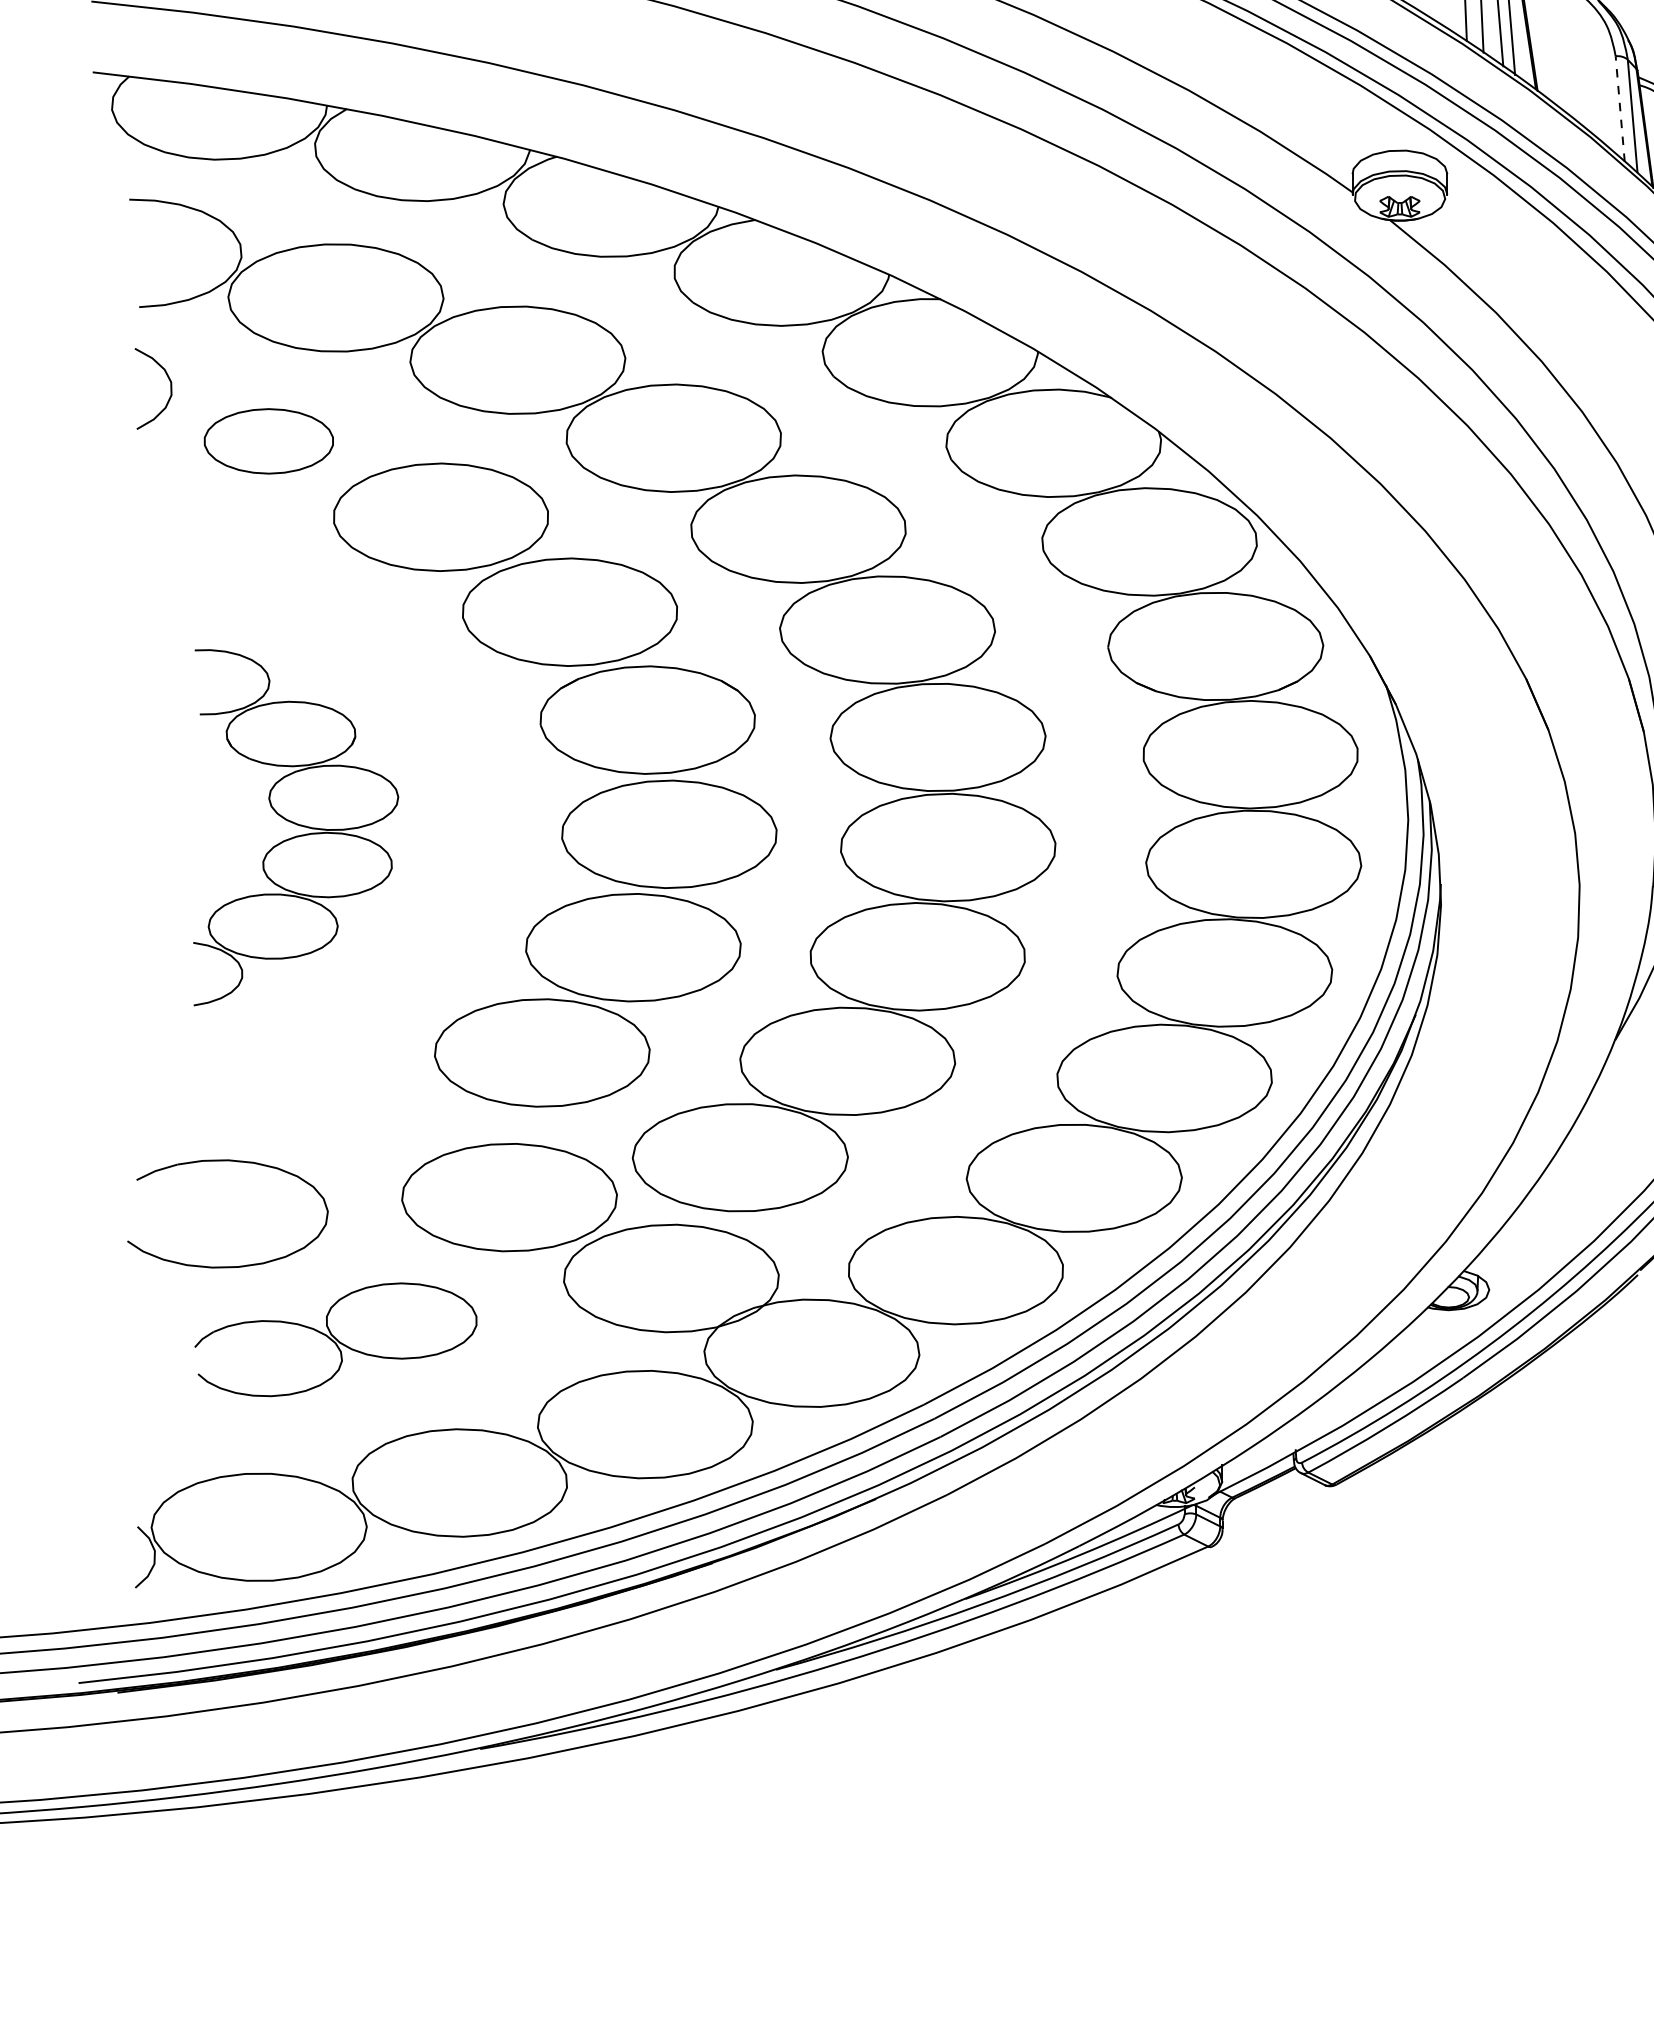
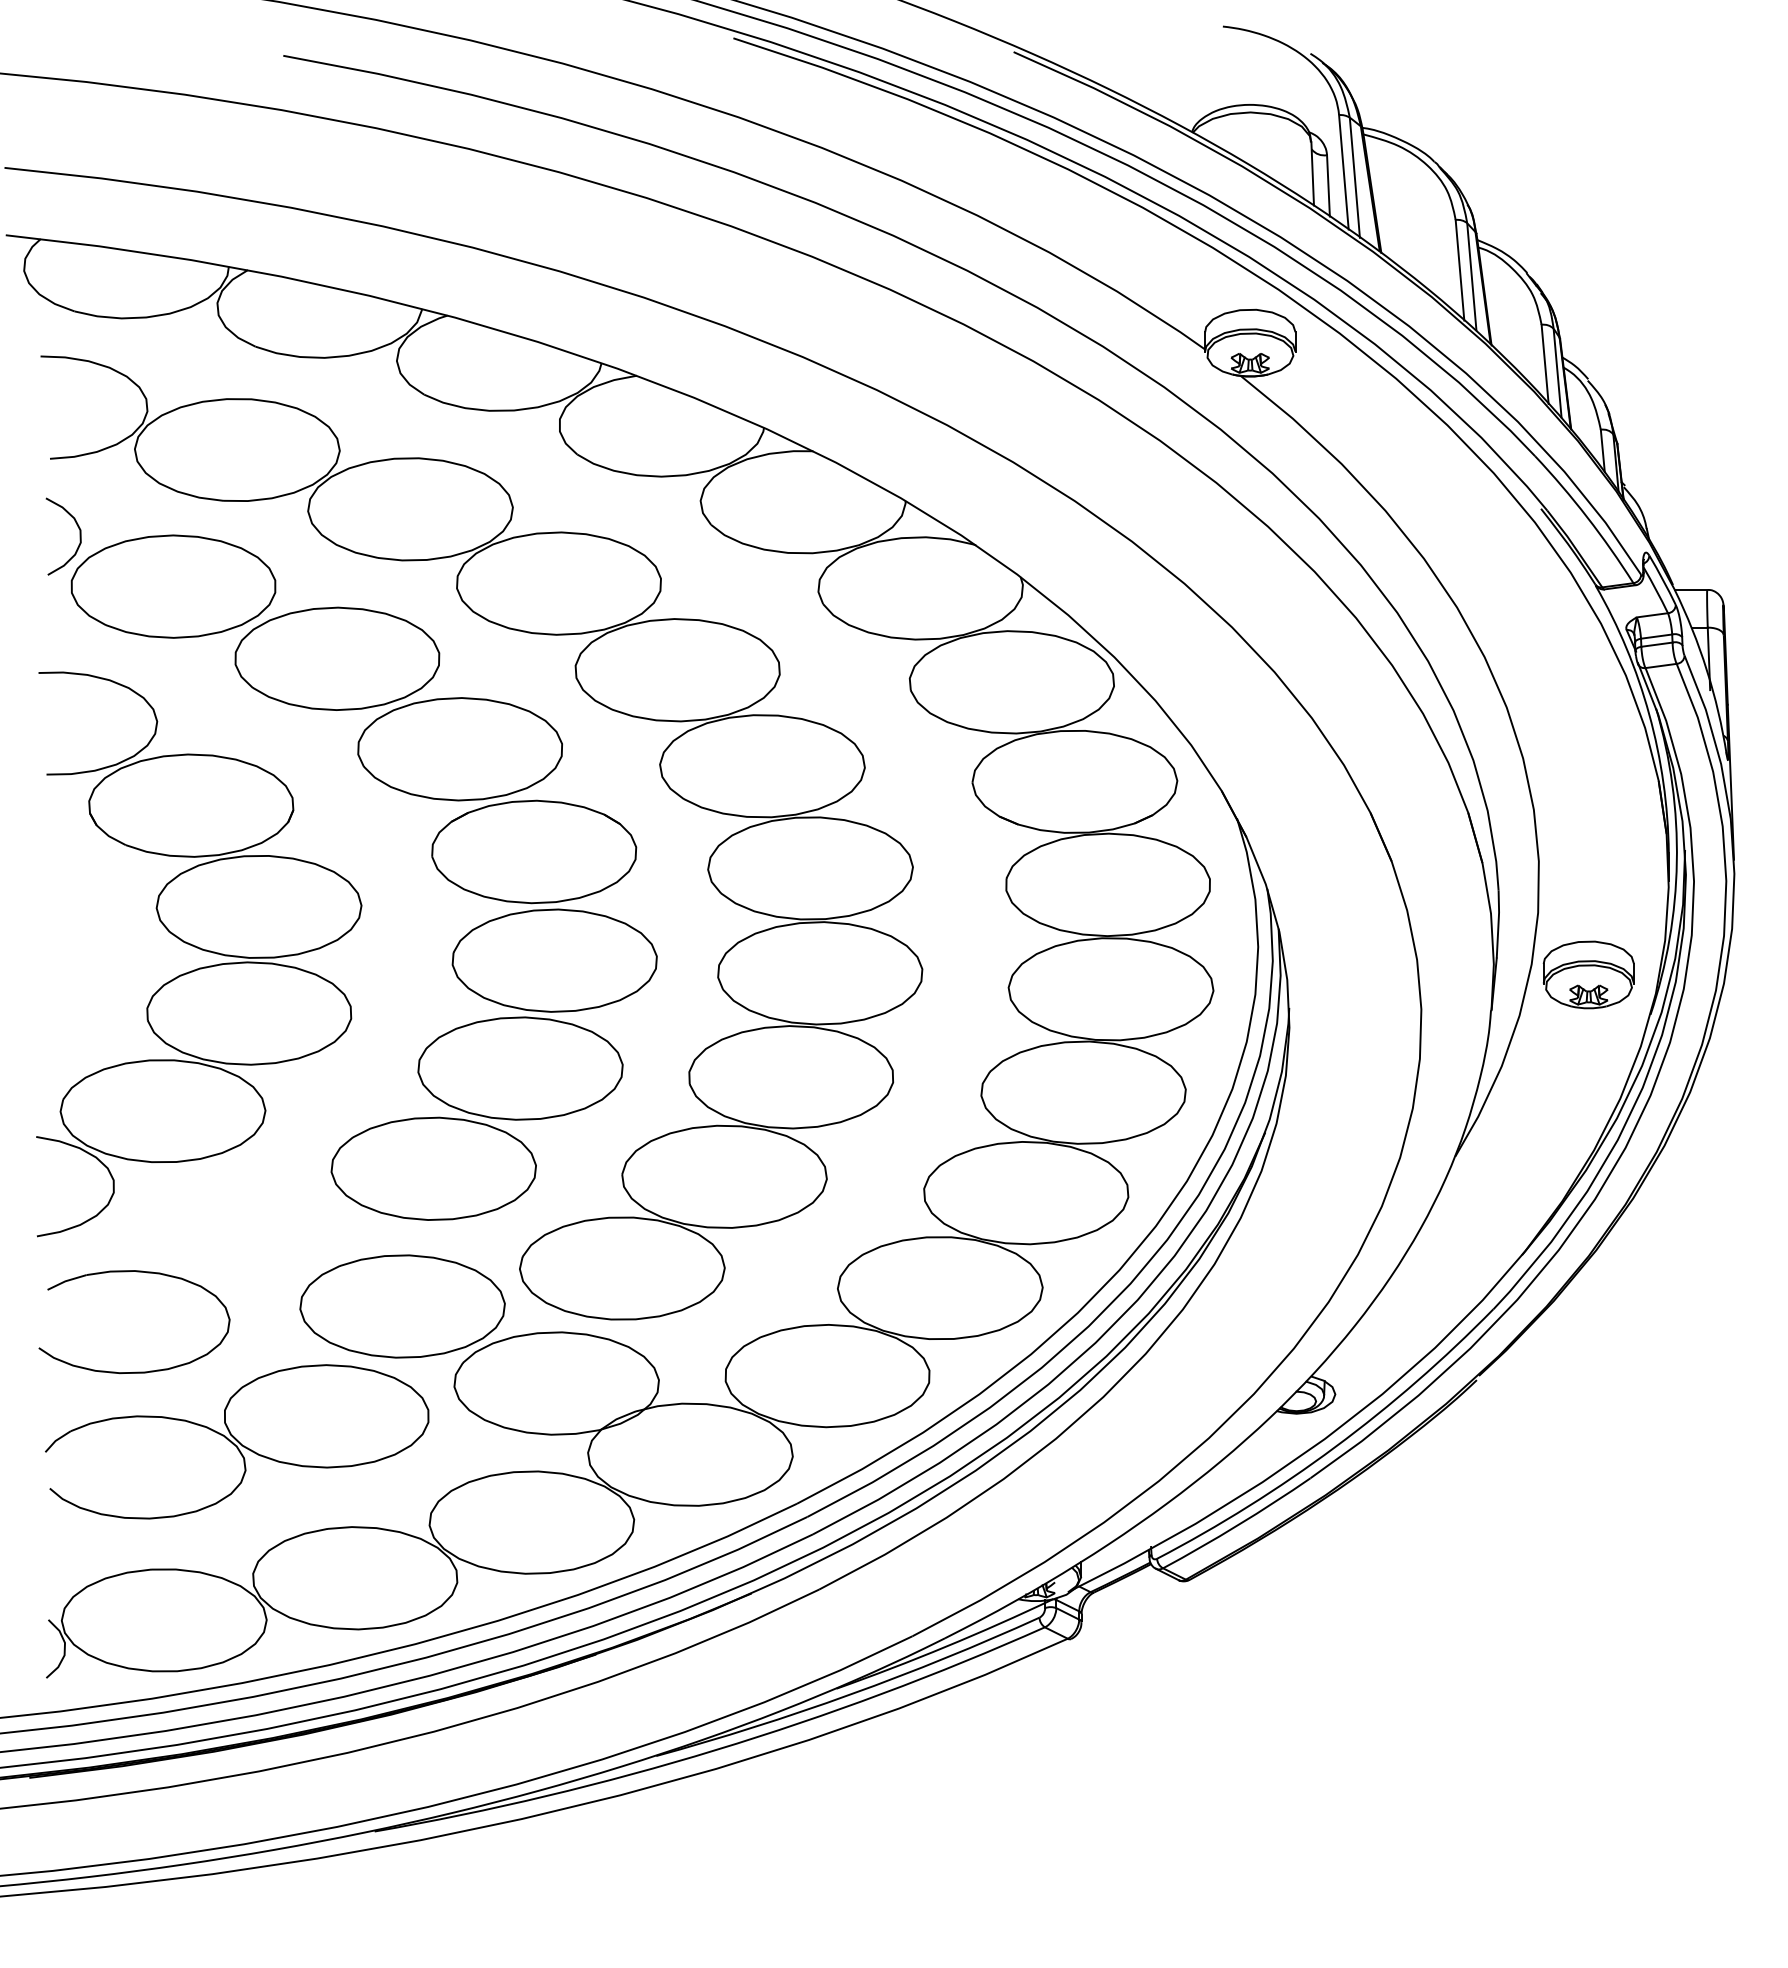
line: (1619, 108) -> (1459, 269), dashed -> solid
part: (268, 441) -> (173, 586), size x1.67
part: (296, 827) -> (199, 954), size x1.67
part: (336, 1339) -> (237, 1441), size x1.43

